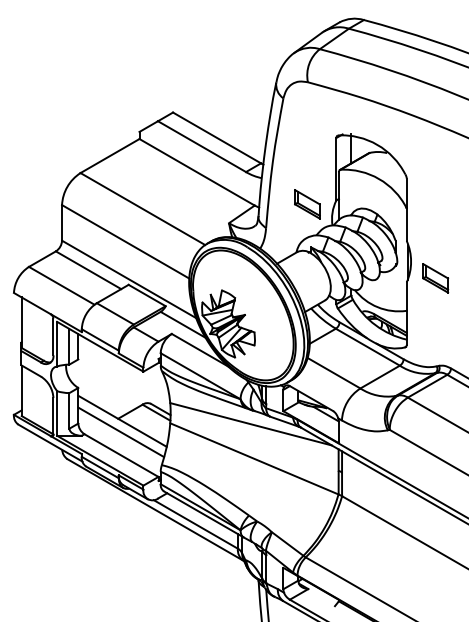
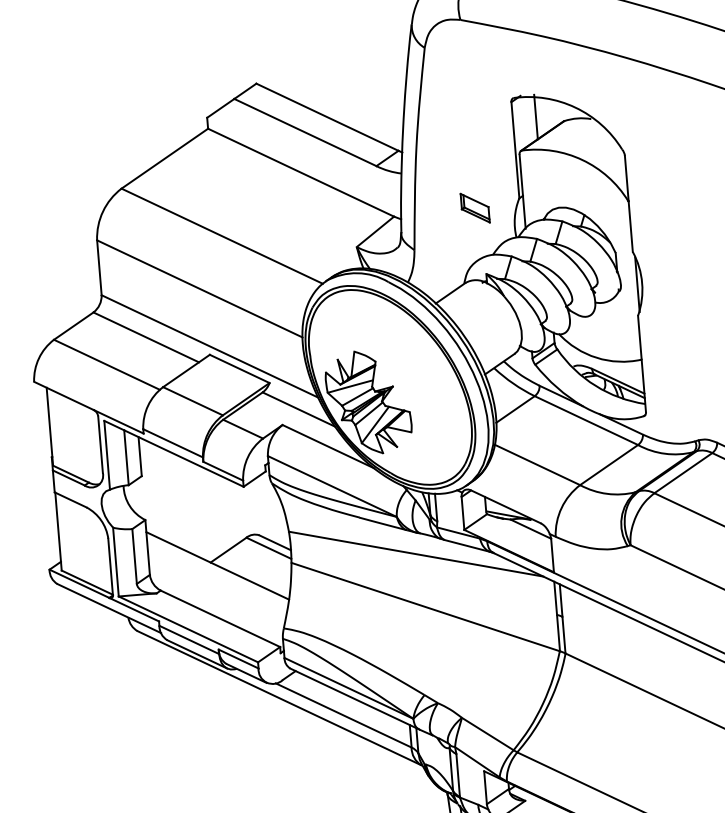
part: (307, 204) -> (475, 208), size x0.7
part: (435, 278) -> (681, 306), removed
line: (121, 432) -> (217, 583), removed

